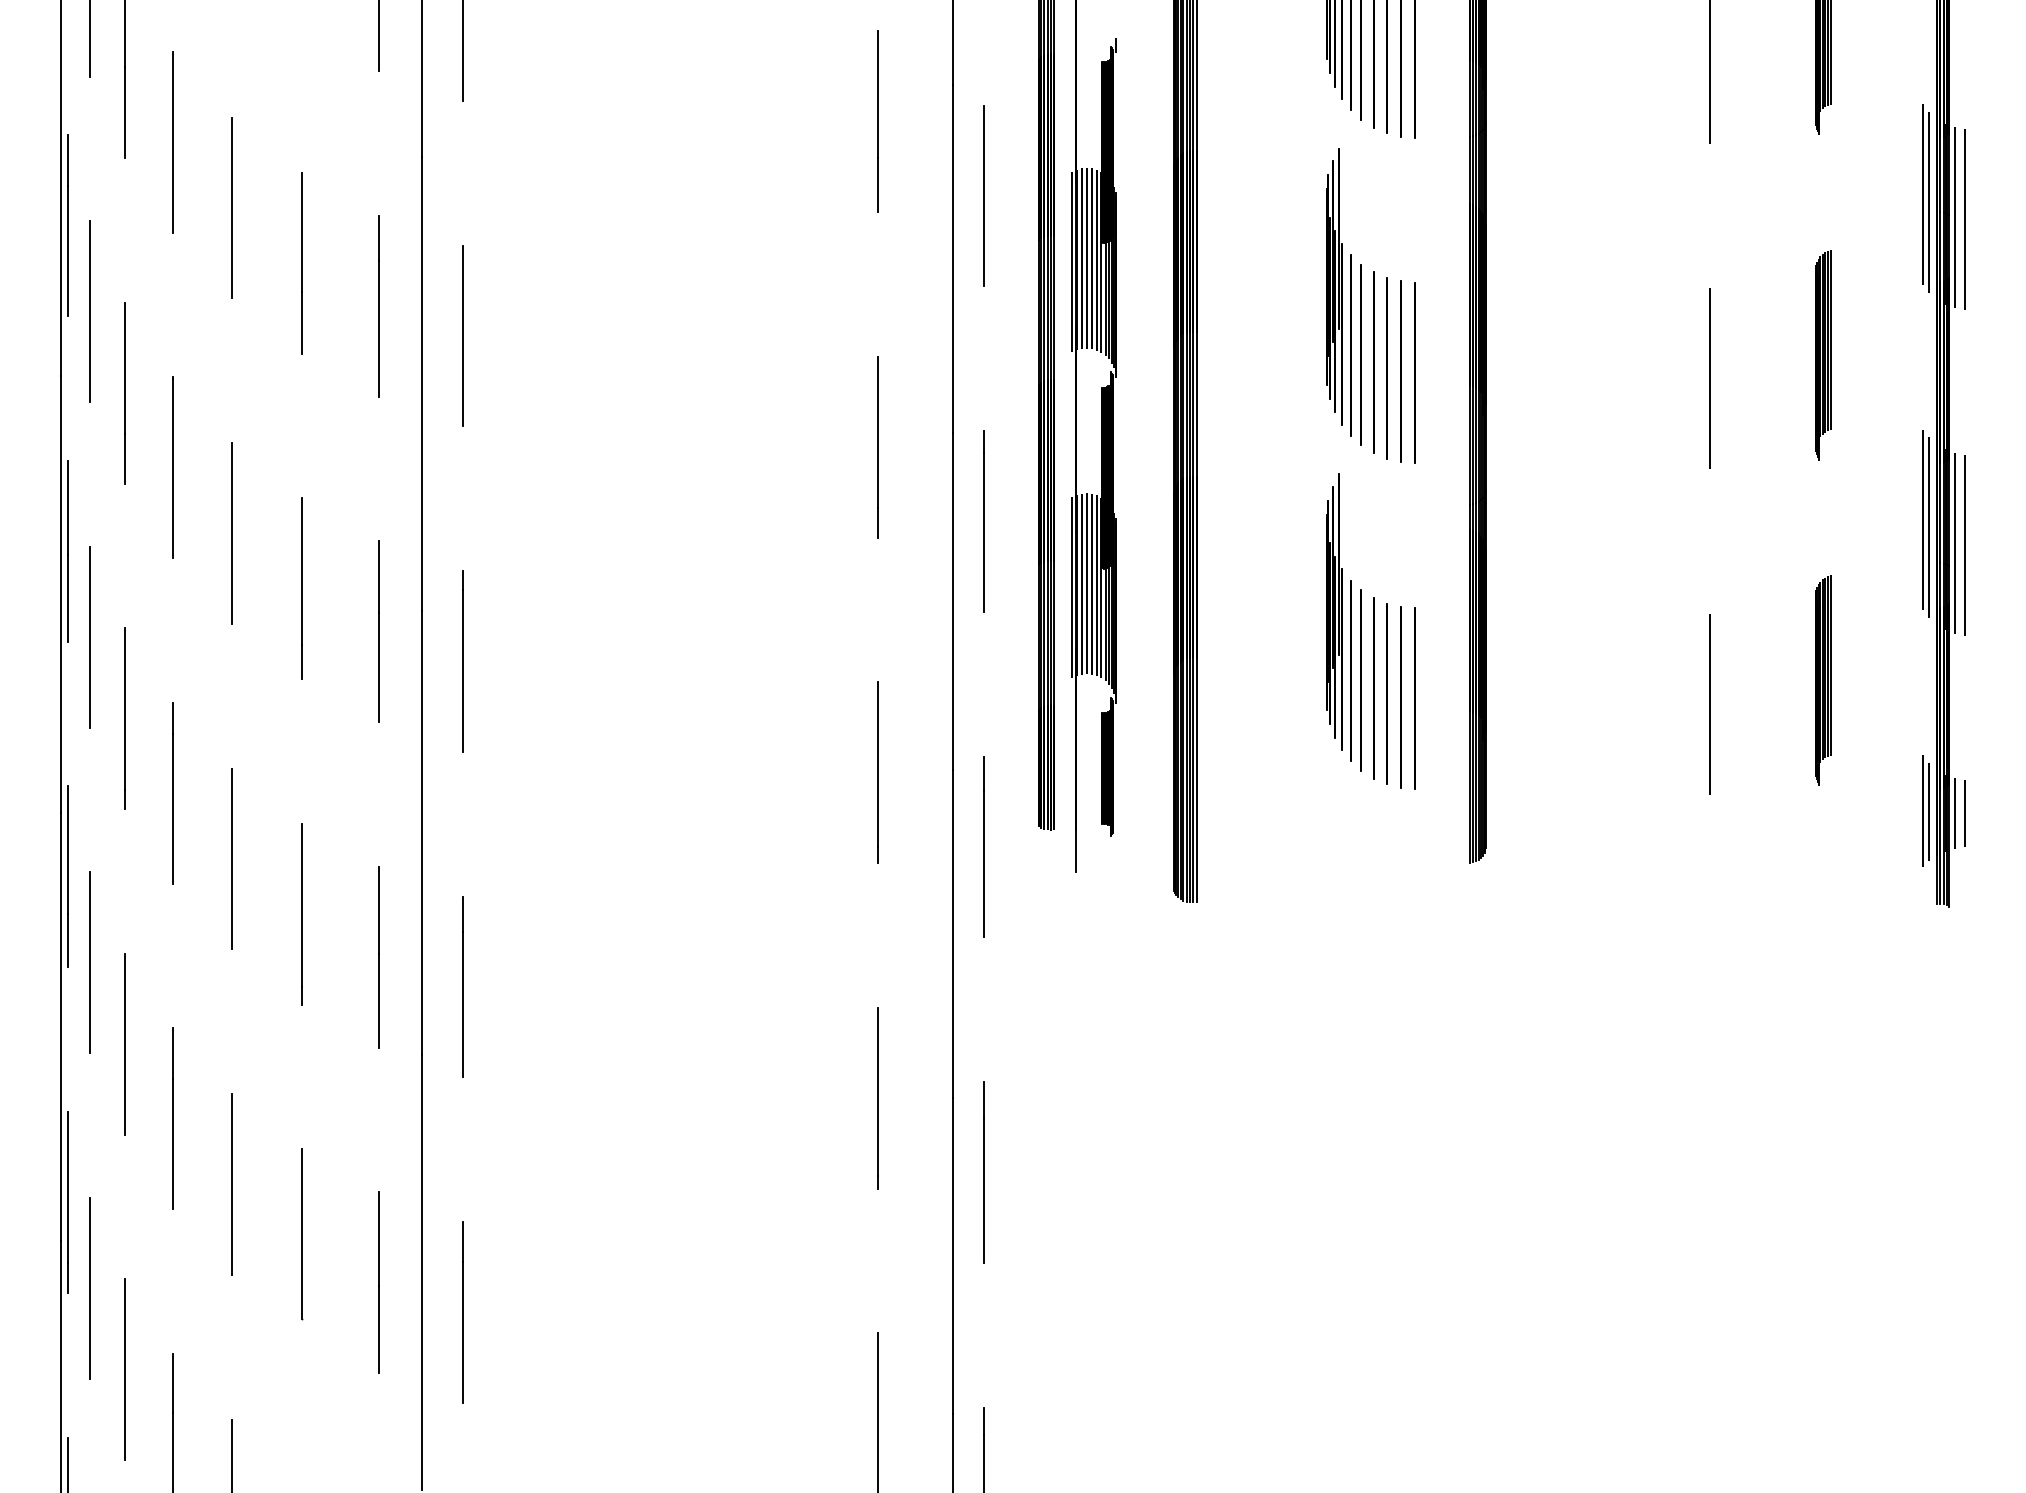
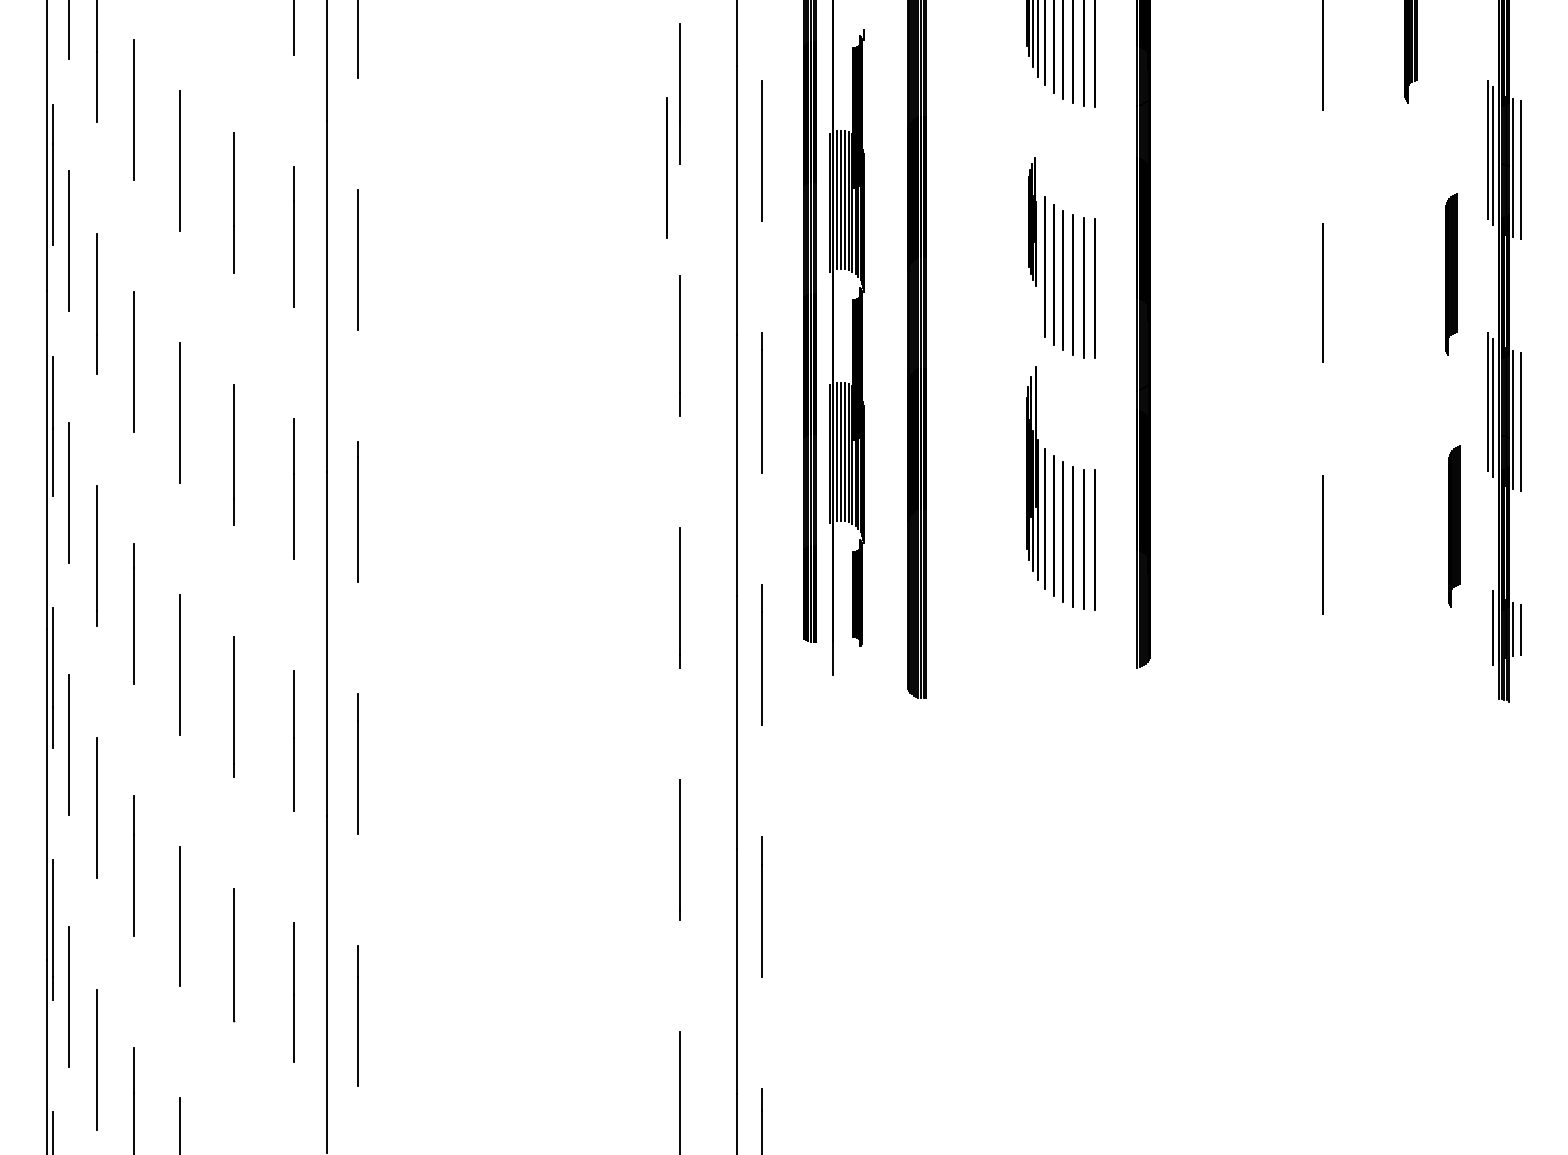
line: (861, 217) -> (666, 168), added
part: (1334, 286) -> (1032, 221), size x0.6
part: (1823, 355) -> (1451, 274), moved
part: (1823, 680) -> (1454, 526), moved
line: (1922, 810) -> (1487, 627), removed

